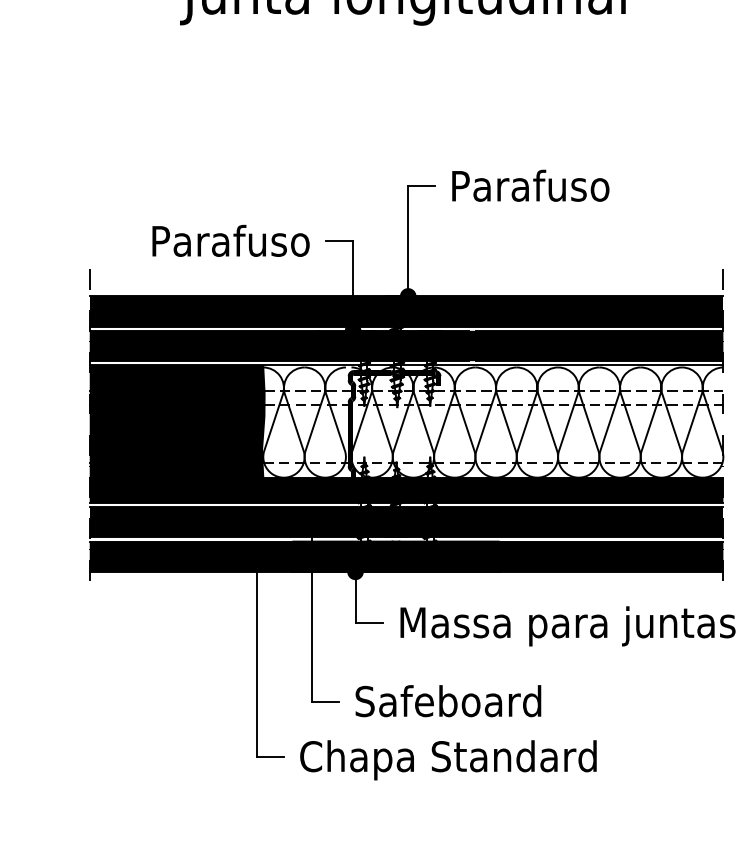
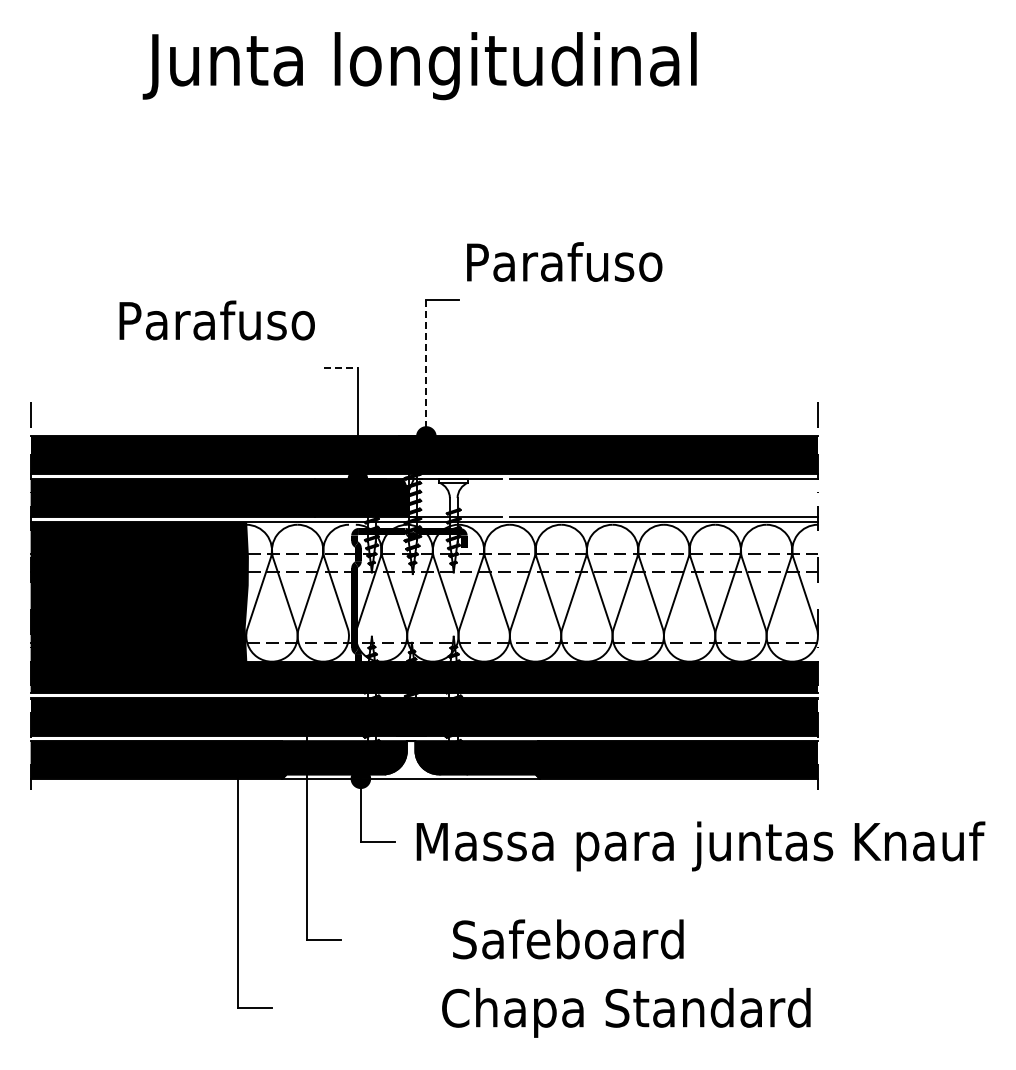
text: (530, 185) -> (564, 261), moved
text: (230, 240) -> (216, 320), moved
line: (339, 240) -> (341, 367), solid -> dashed
line: (408, 241) -> (426, 368), solid -> dashed
fill: (556, 345) -> (610, 497), removed
hatch: (395, 556) -> (410, 759), removed
text: (448, 701) -> (568, 939), moved
text: (448, 760) -> (626, 1012), moved

